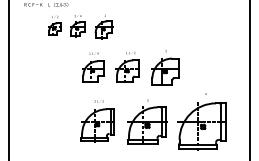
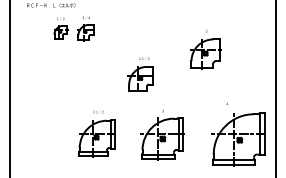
part: (103, 26) -> (114, 29), removed
part: (93, 67) -> (103, 74), removed
part: (165, 67) -> (205, 49), moved
part: (97, 121) -> (96, 134), moved
part: (201, 126) -> (237, 139), moved

